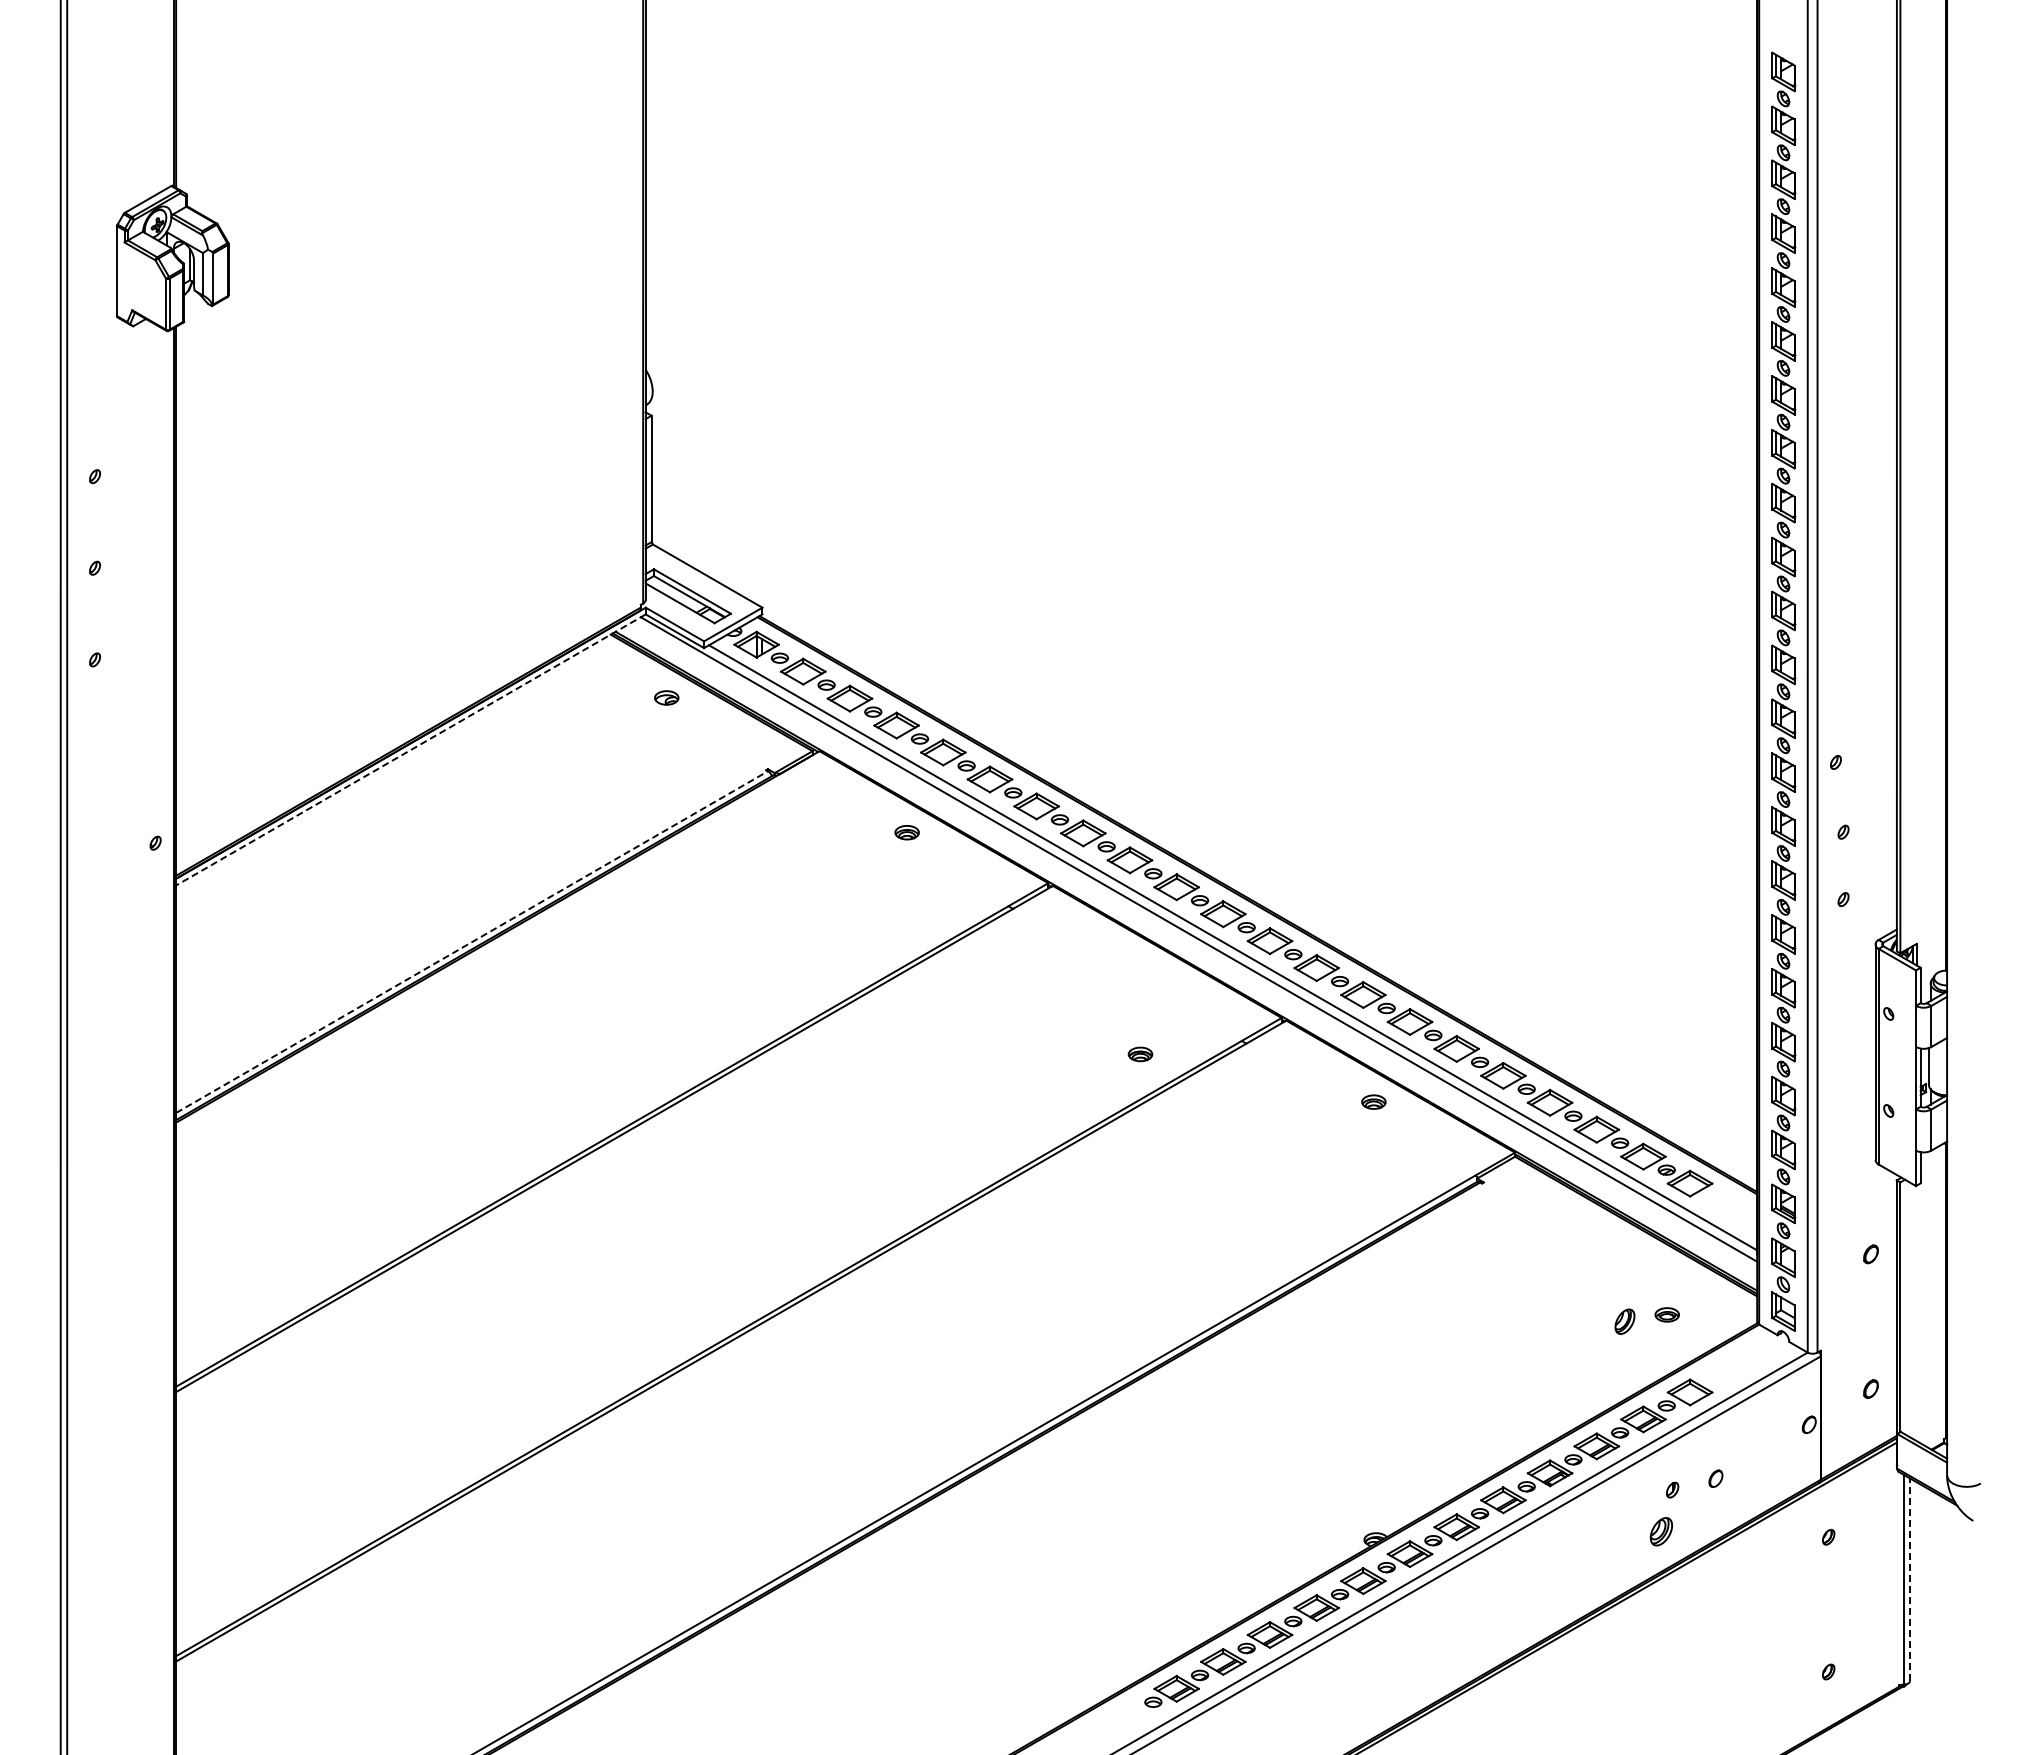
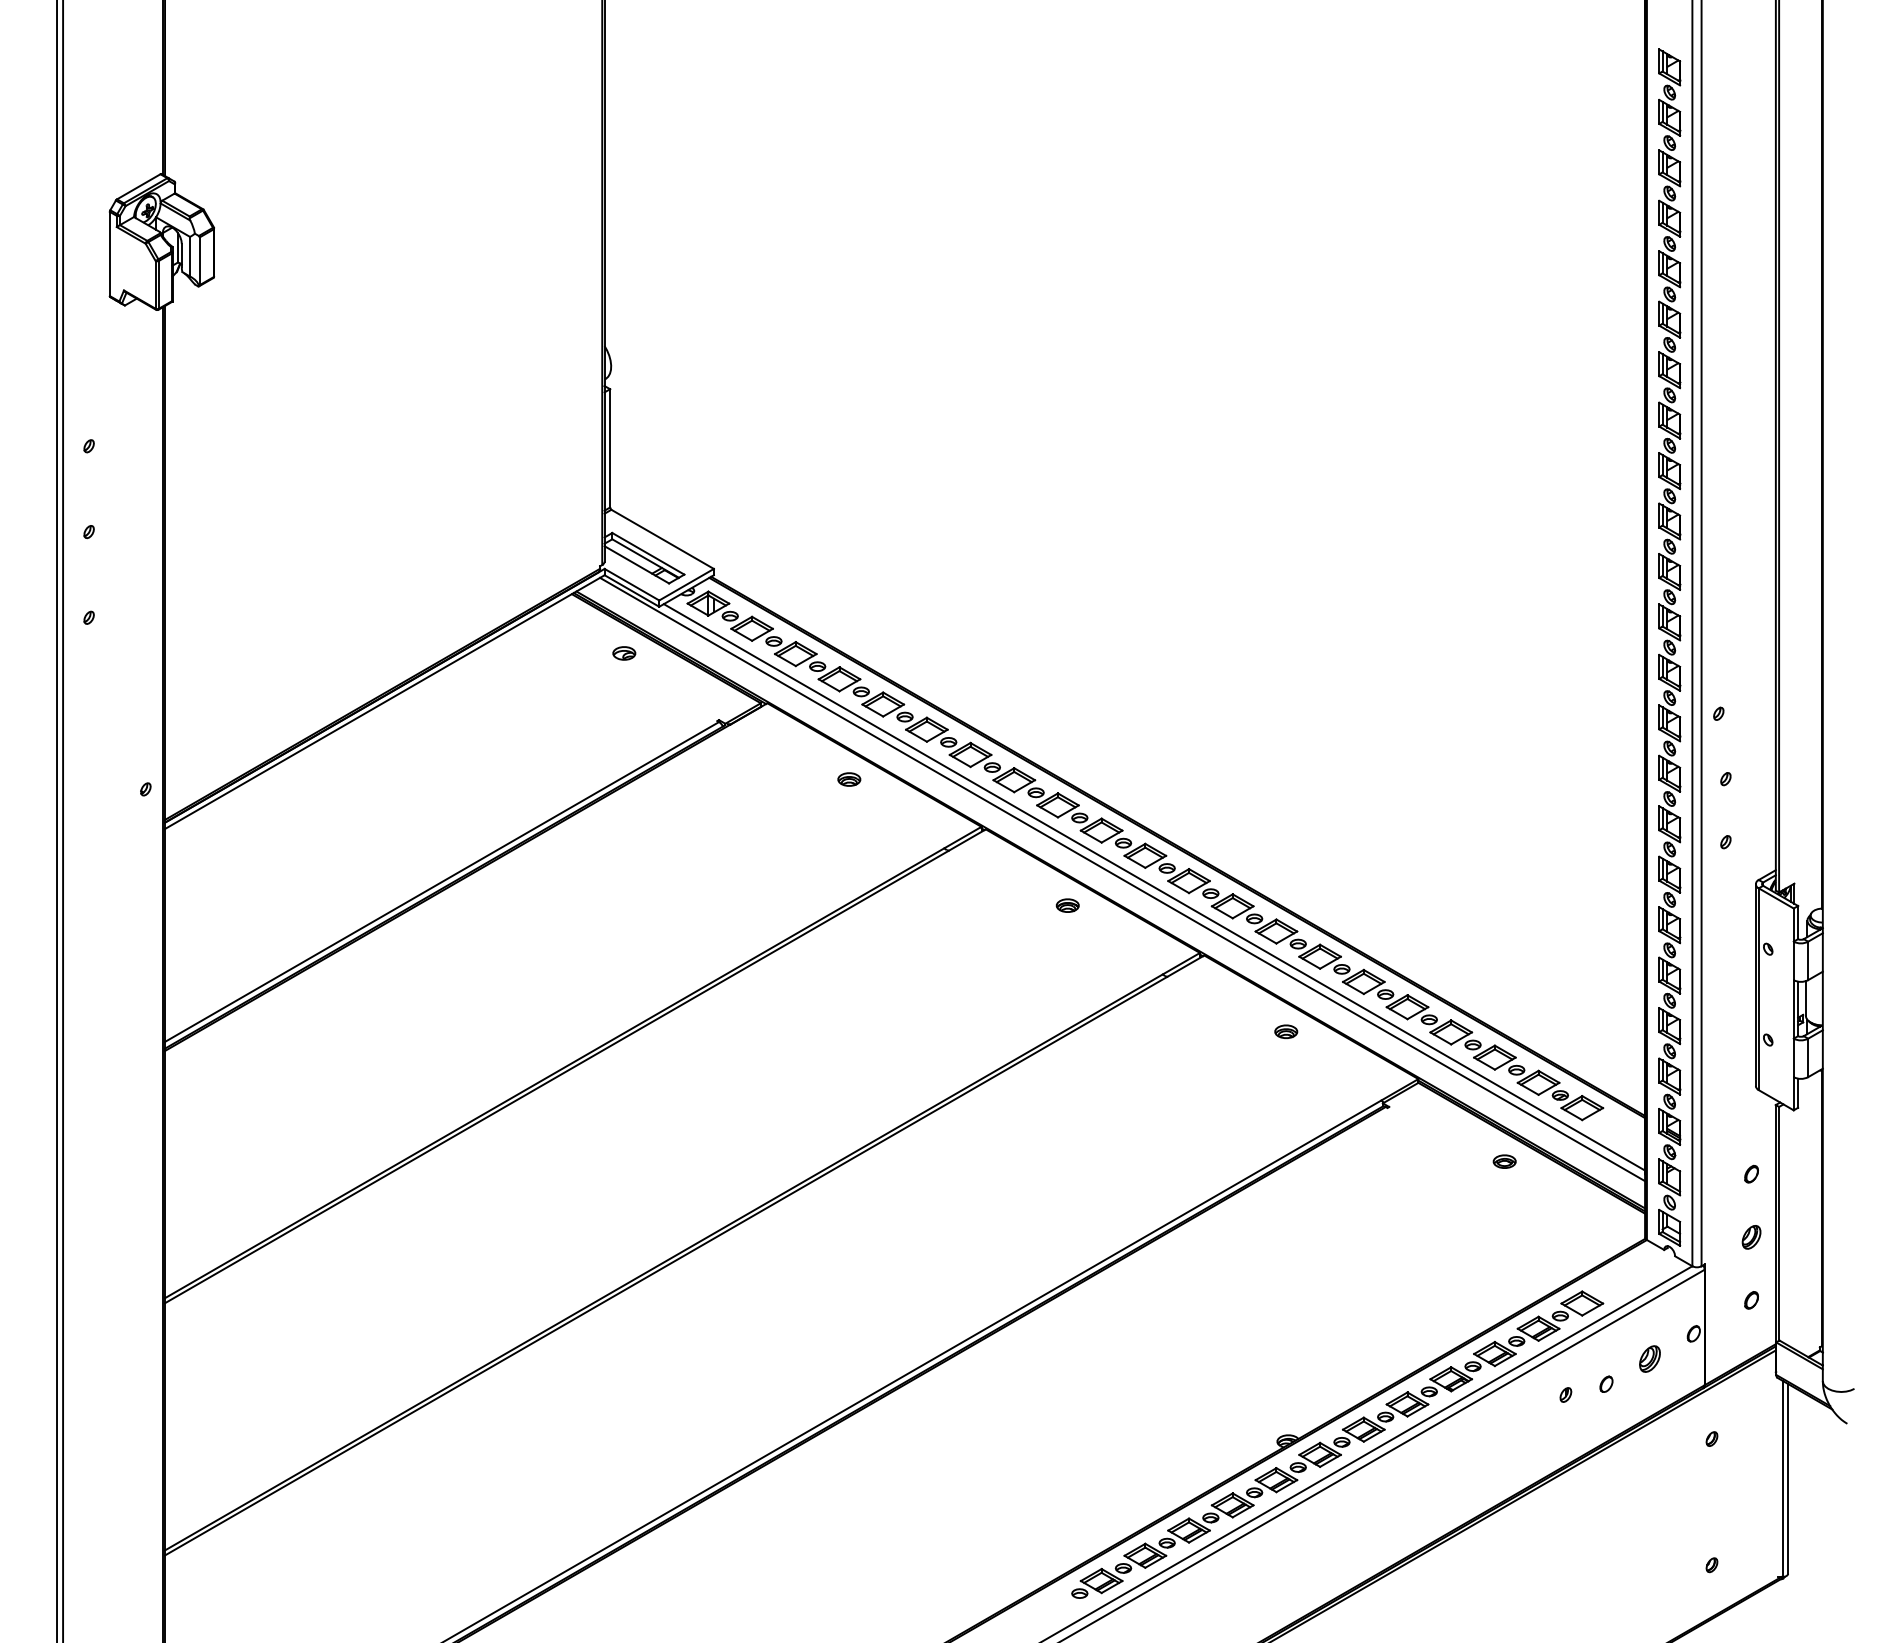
line: (410, 750) -> (384, 702), dashed -> solid
line: (472, 942) -> (442, 882), dashed -> solid
part: (1140, 1054) -> (1067, 905), moved
part: (1666, 1314) -> (1504, 1161), moved
part: (1624, 1321) -> (1751, 1237), moved
part: (1660, 1531) -> (1649, 1358), moved
line: (1910, 1579) -> (1788, 1478), dashed -> solid

